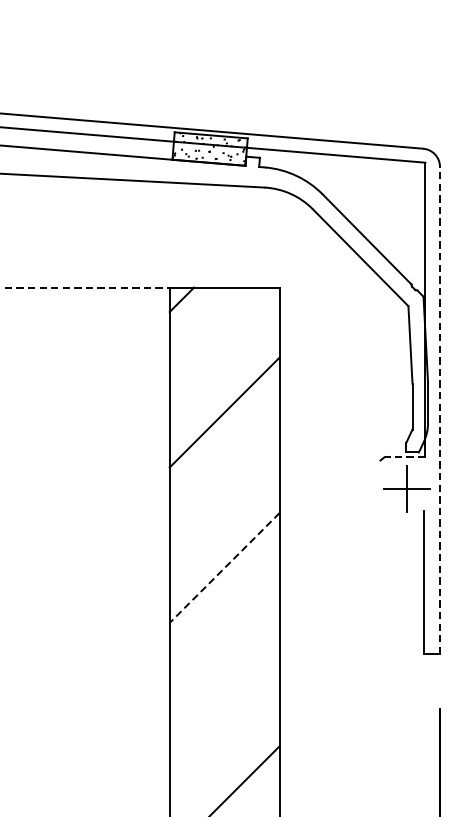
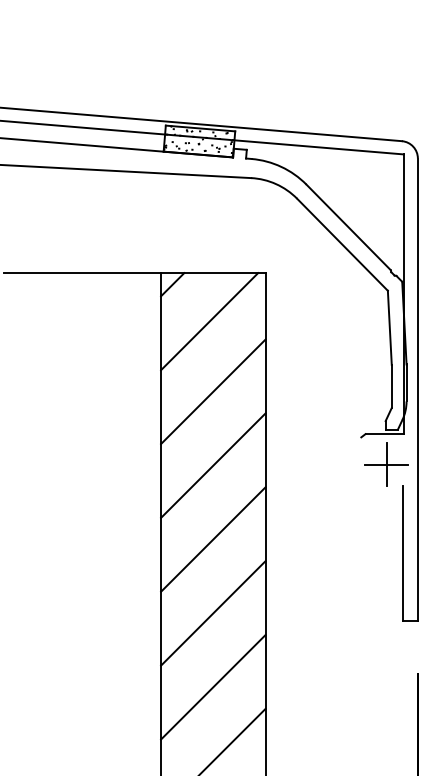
line: (88, 287) -> (83, 273), dashed -> solid
line: (220, 338) -> (209, 321), added
line: (439, 410) -> (417, 389), dashed -> solid
line: (404, 457) -> (384, 434), dashed -> solid
line: (224, 490) -> (213, 465), added
line: (224, 567) -> (213, 539), dashed -> solid
line: (224, 645) -> (213, 613), added
line: (224, 723) -> (213, 687), added

